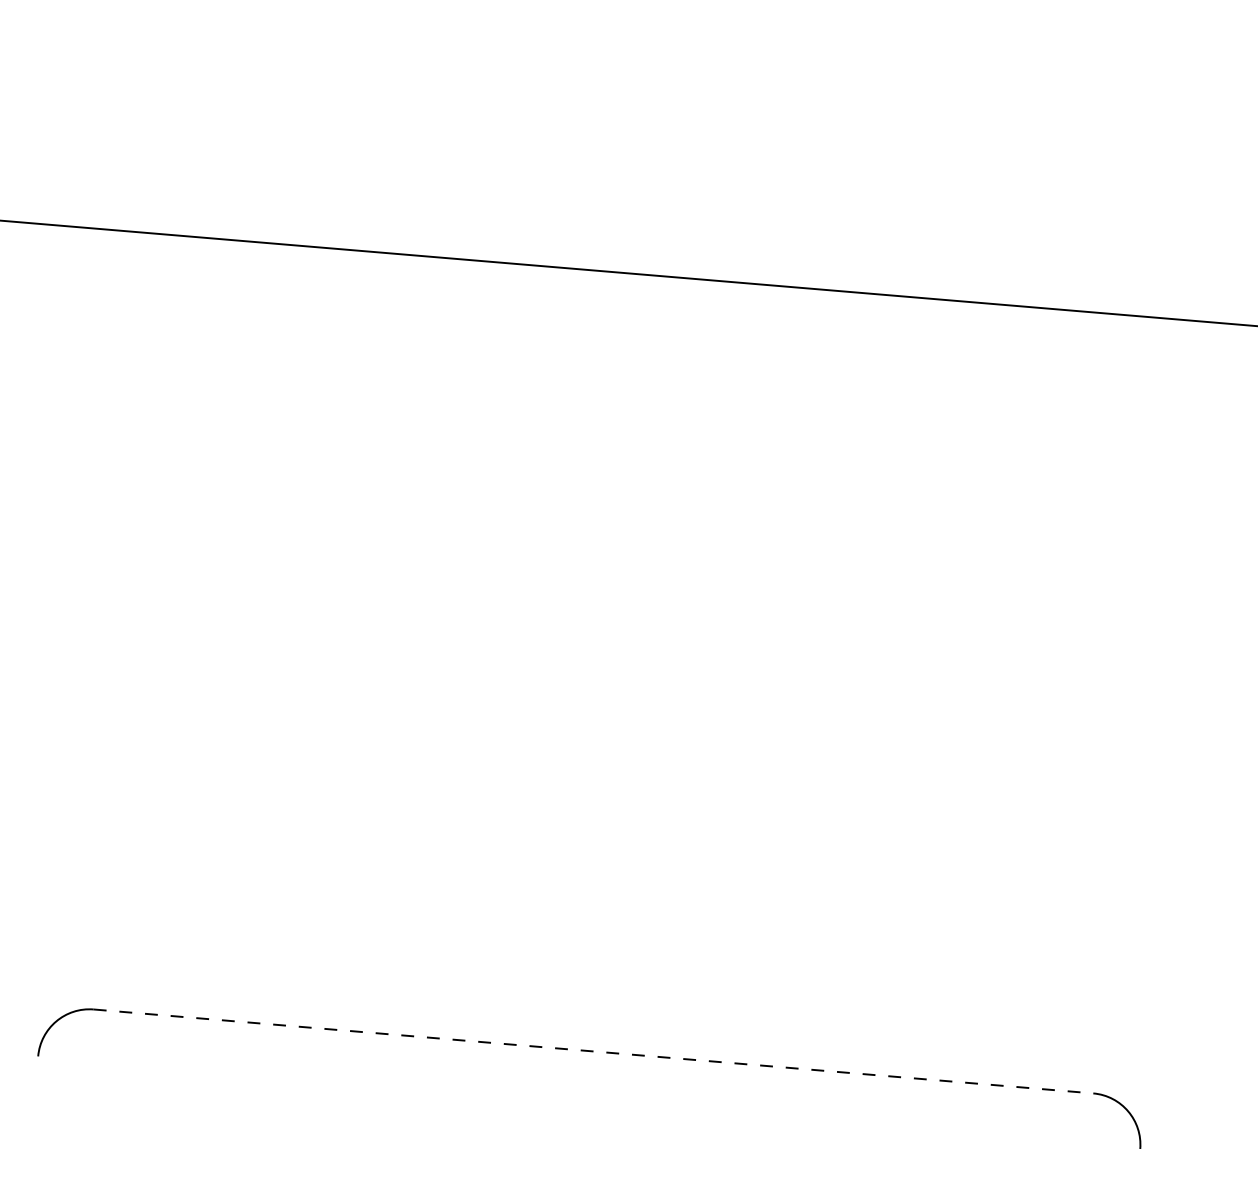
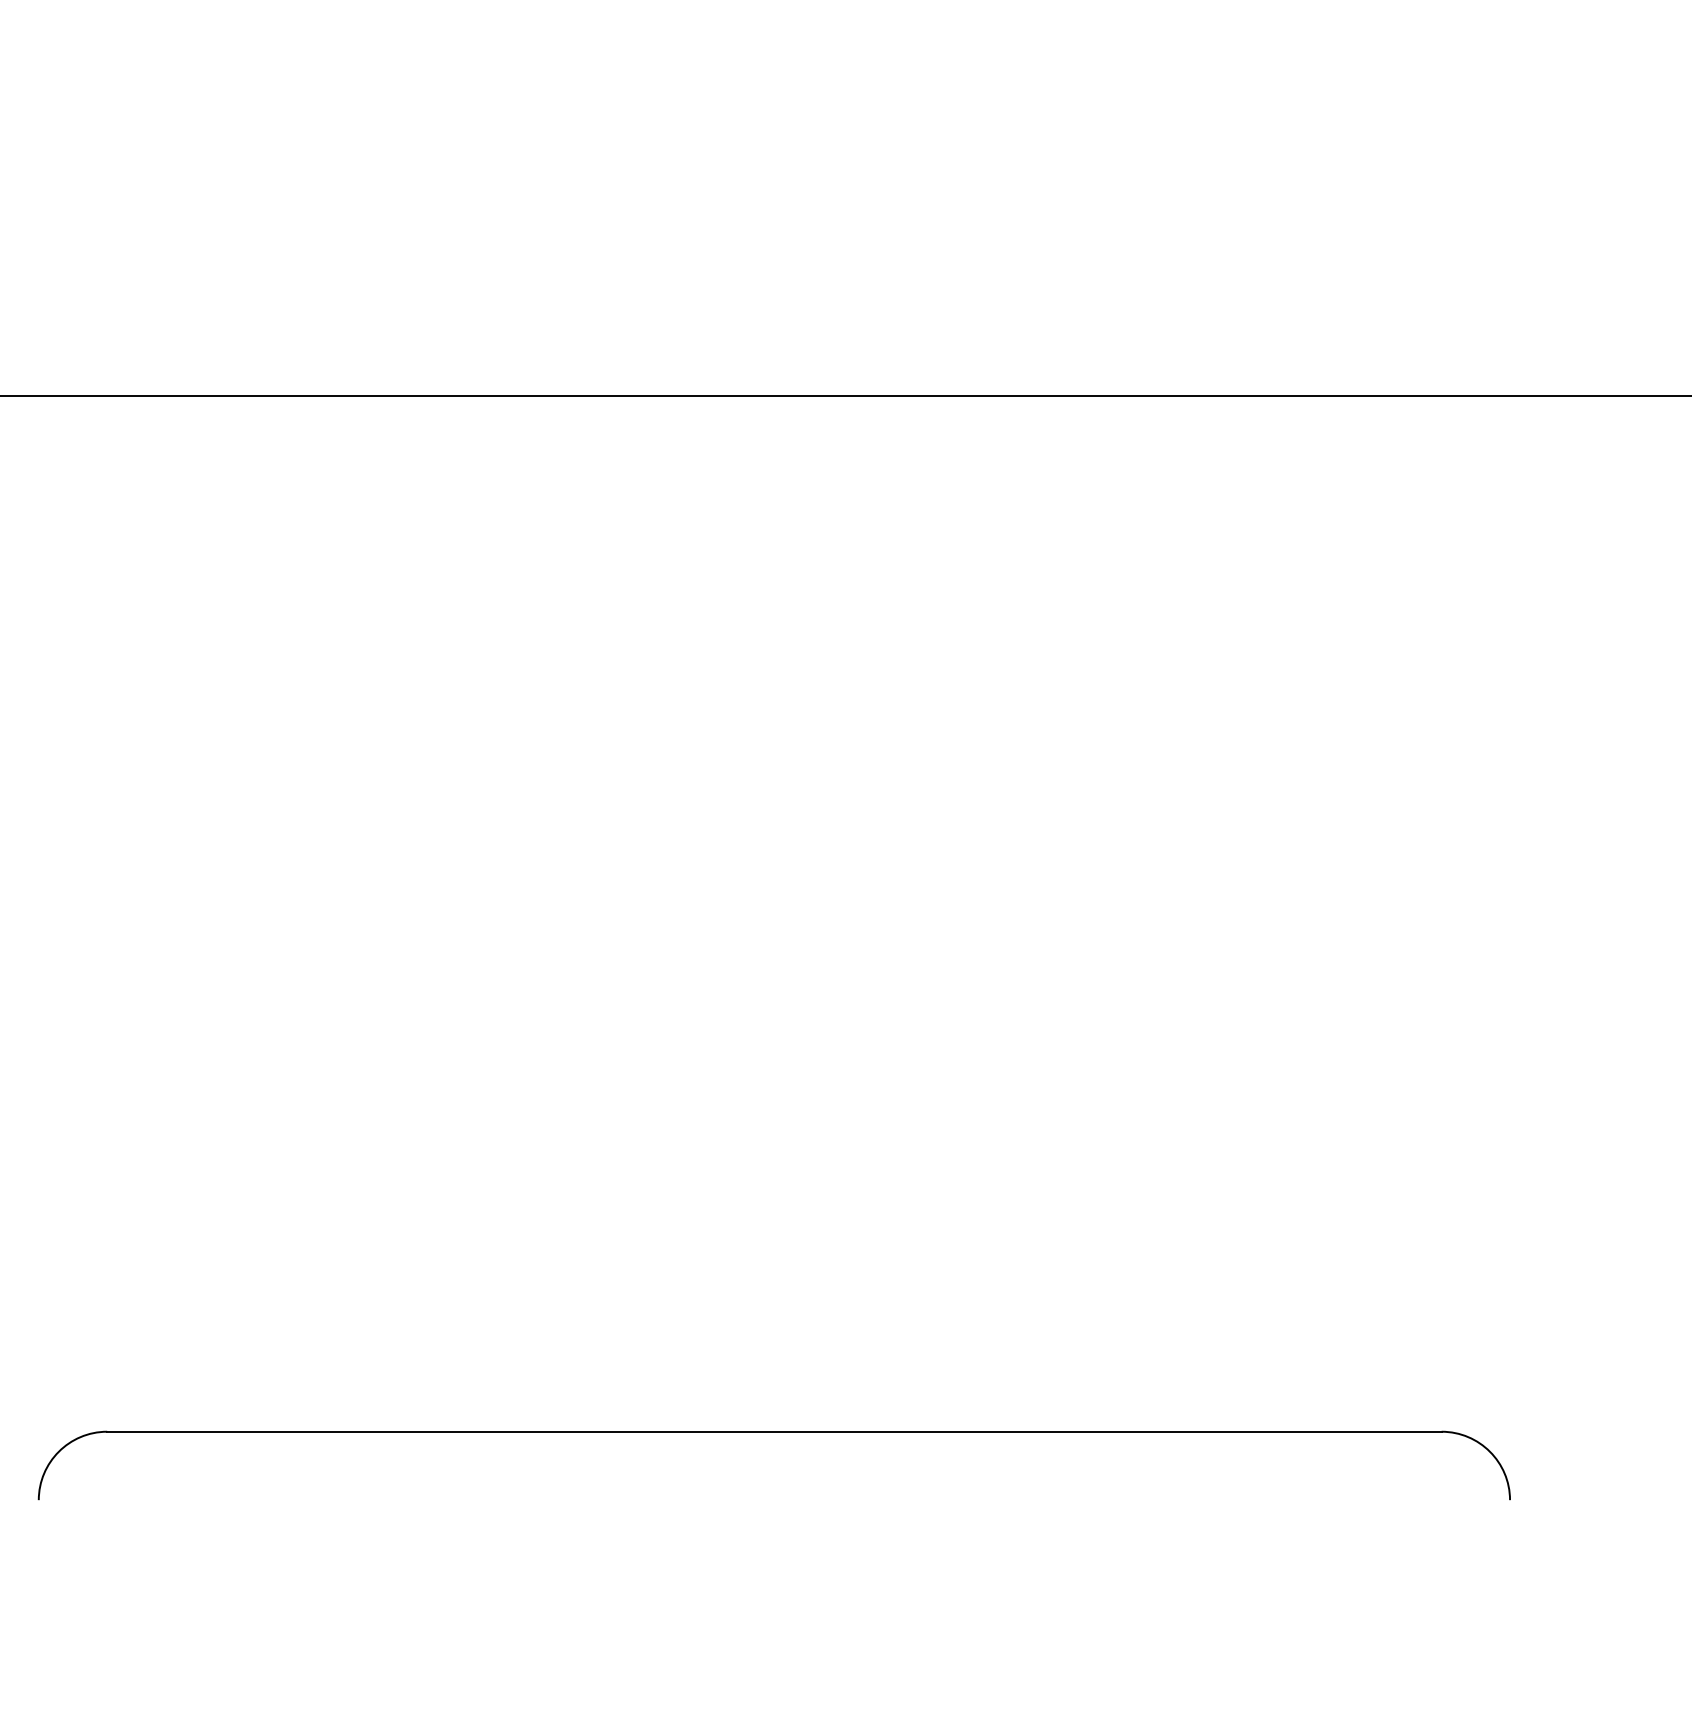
line: (593, 1051) -> (774, 1431), dashed -> solid

